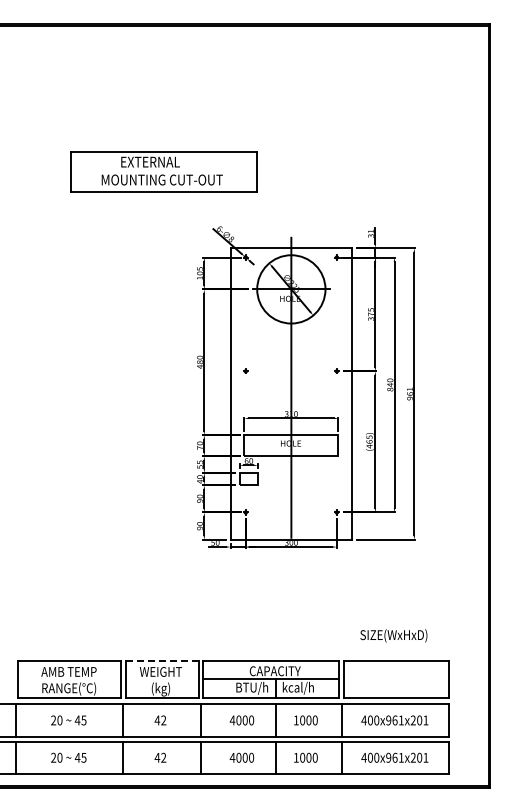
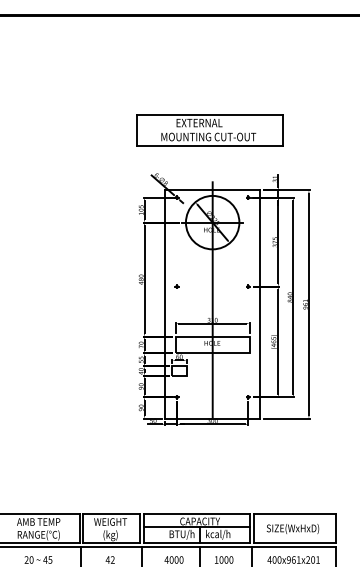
part: (163, 171) -> (209, 130), moved
text: (393, 635) -> (292, 528), moved
line: (162, 661) -> (111, 513), dashed -> solid

